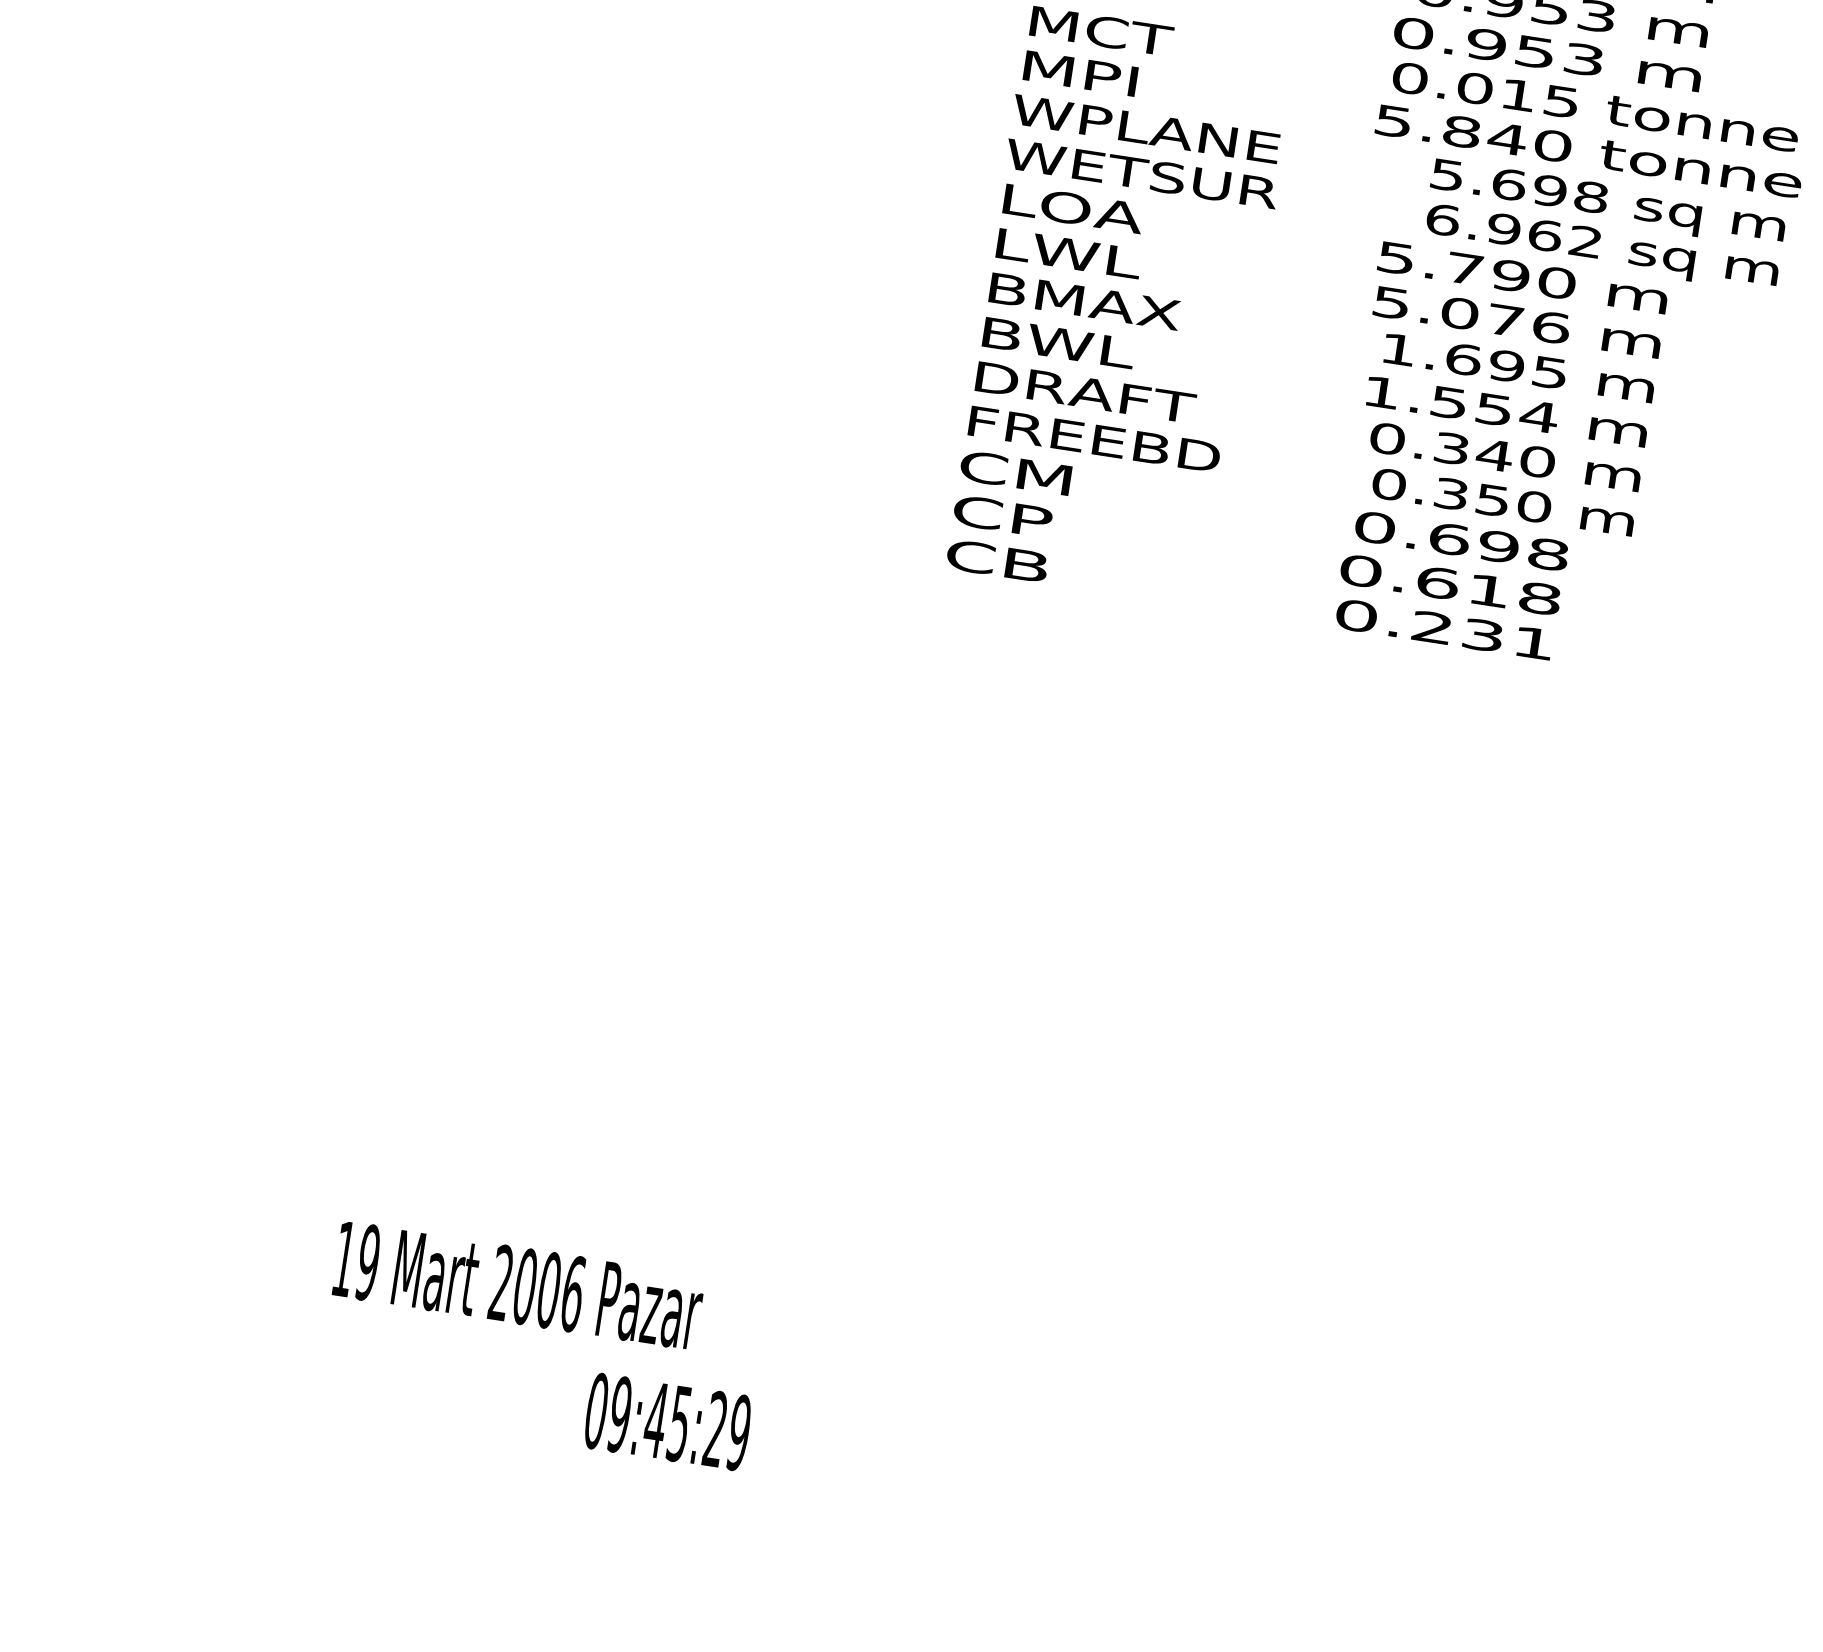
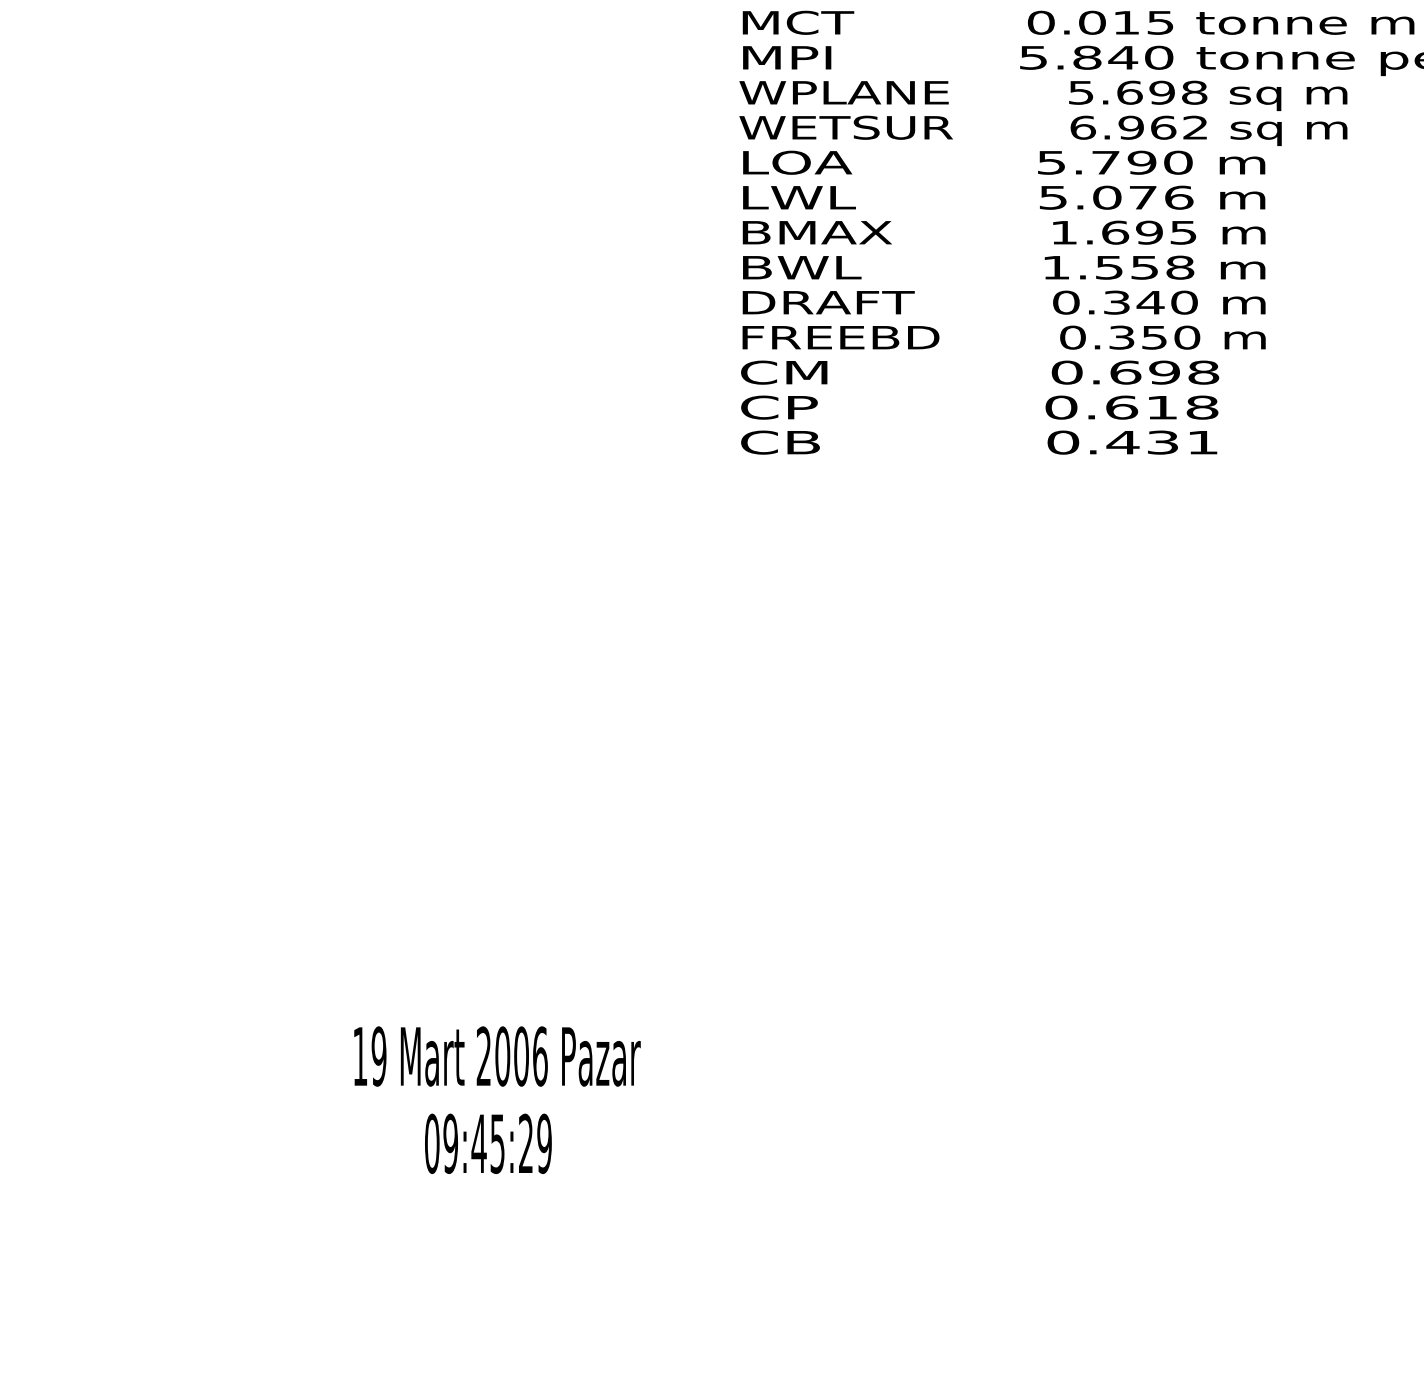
text: (1538, 416) -> (1179, 267), 1.554 -> 1.558
text: (1431, 627) -> (1122, 442), 0.231 -> 0.431
text: (668, 1421) -> (488, 1143), moved

